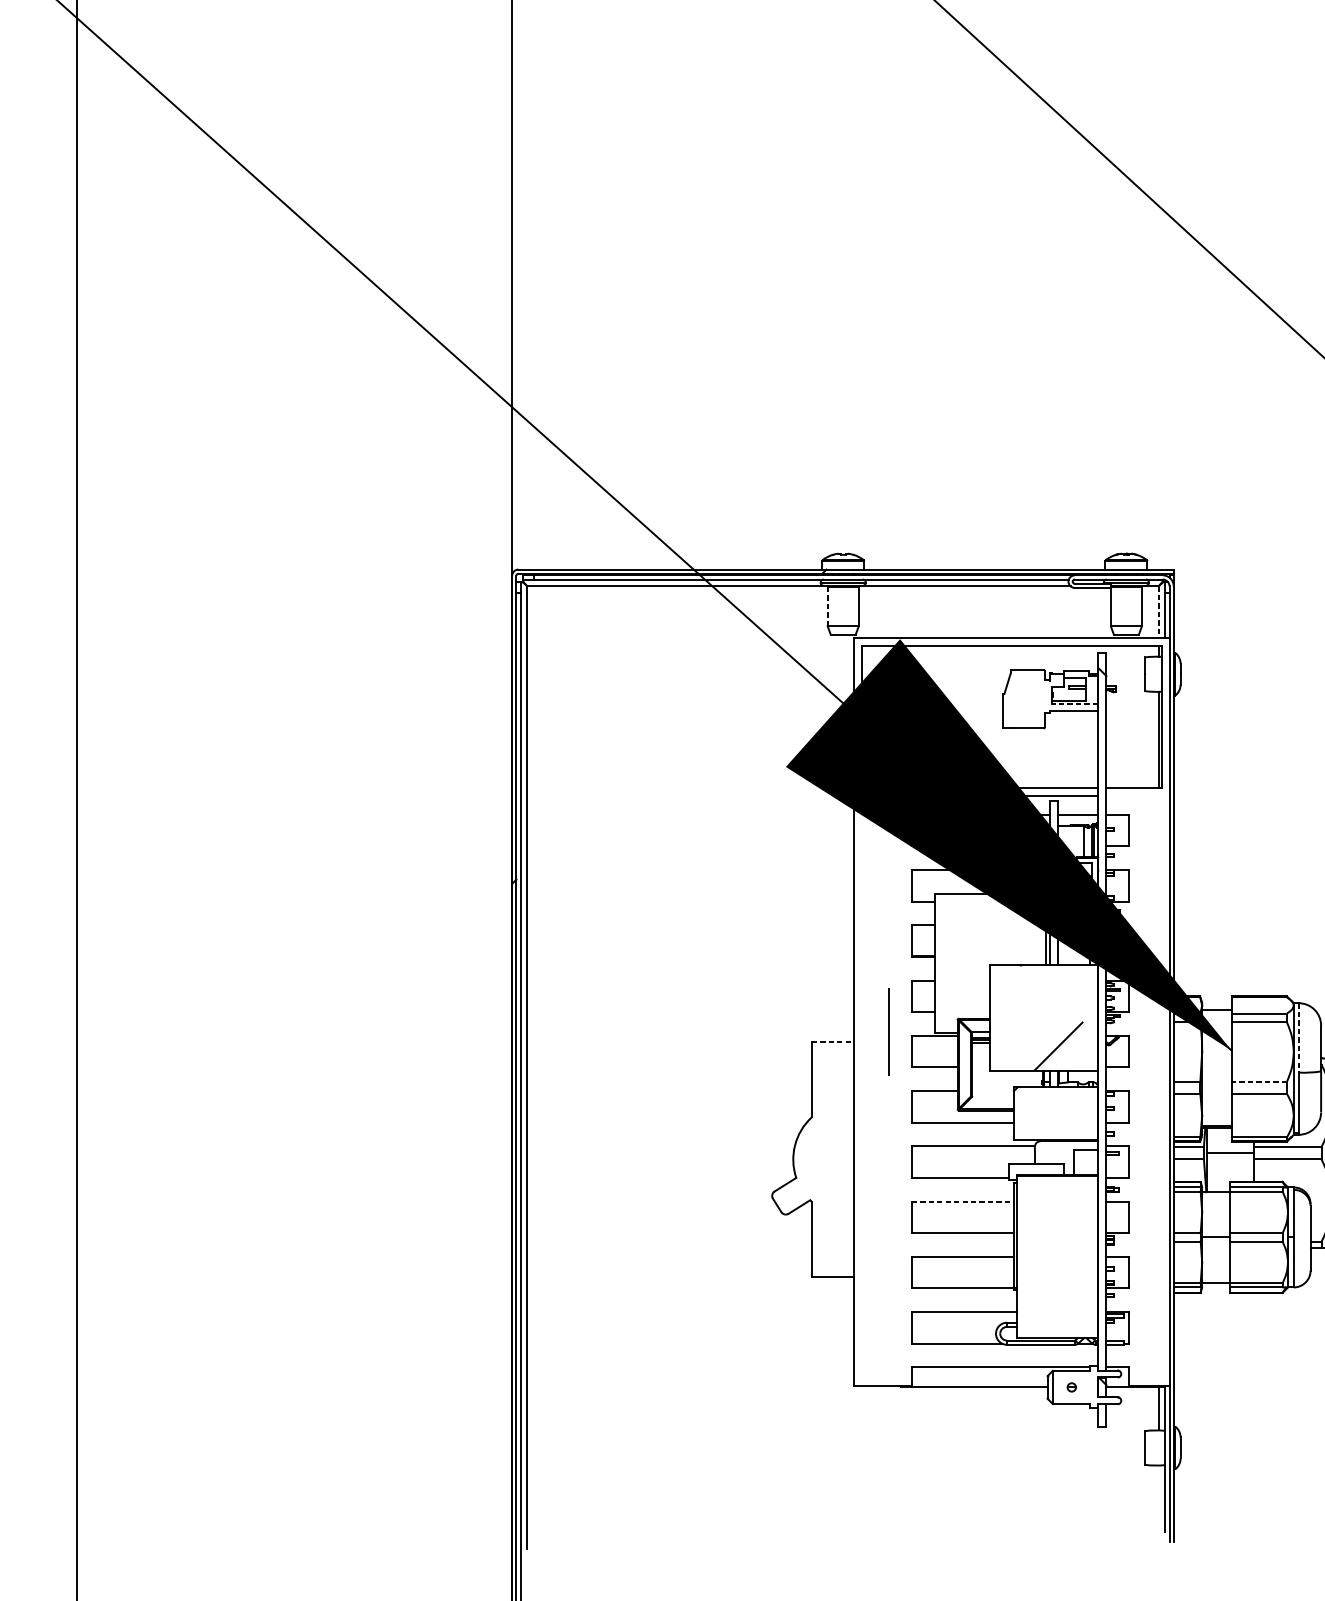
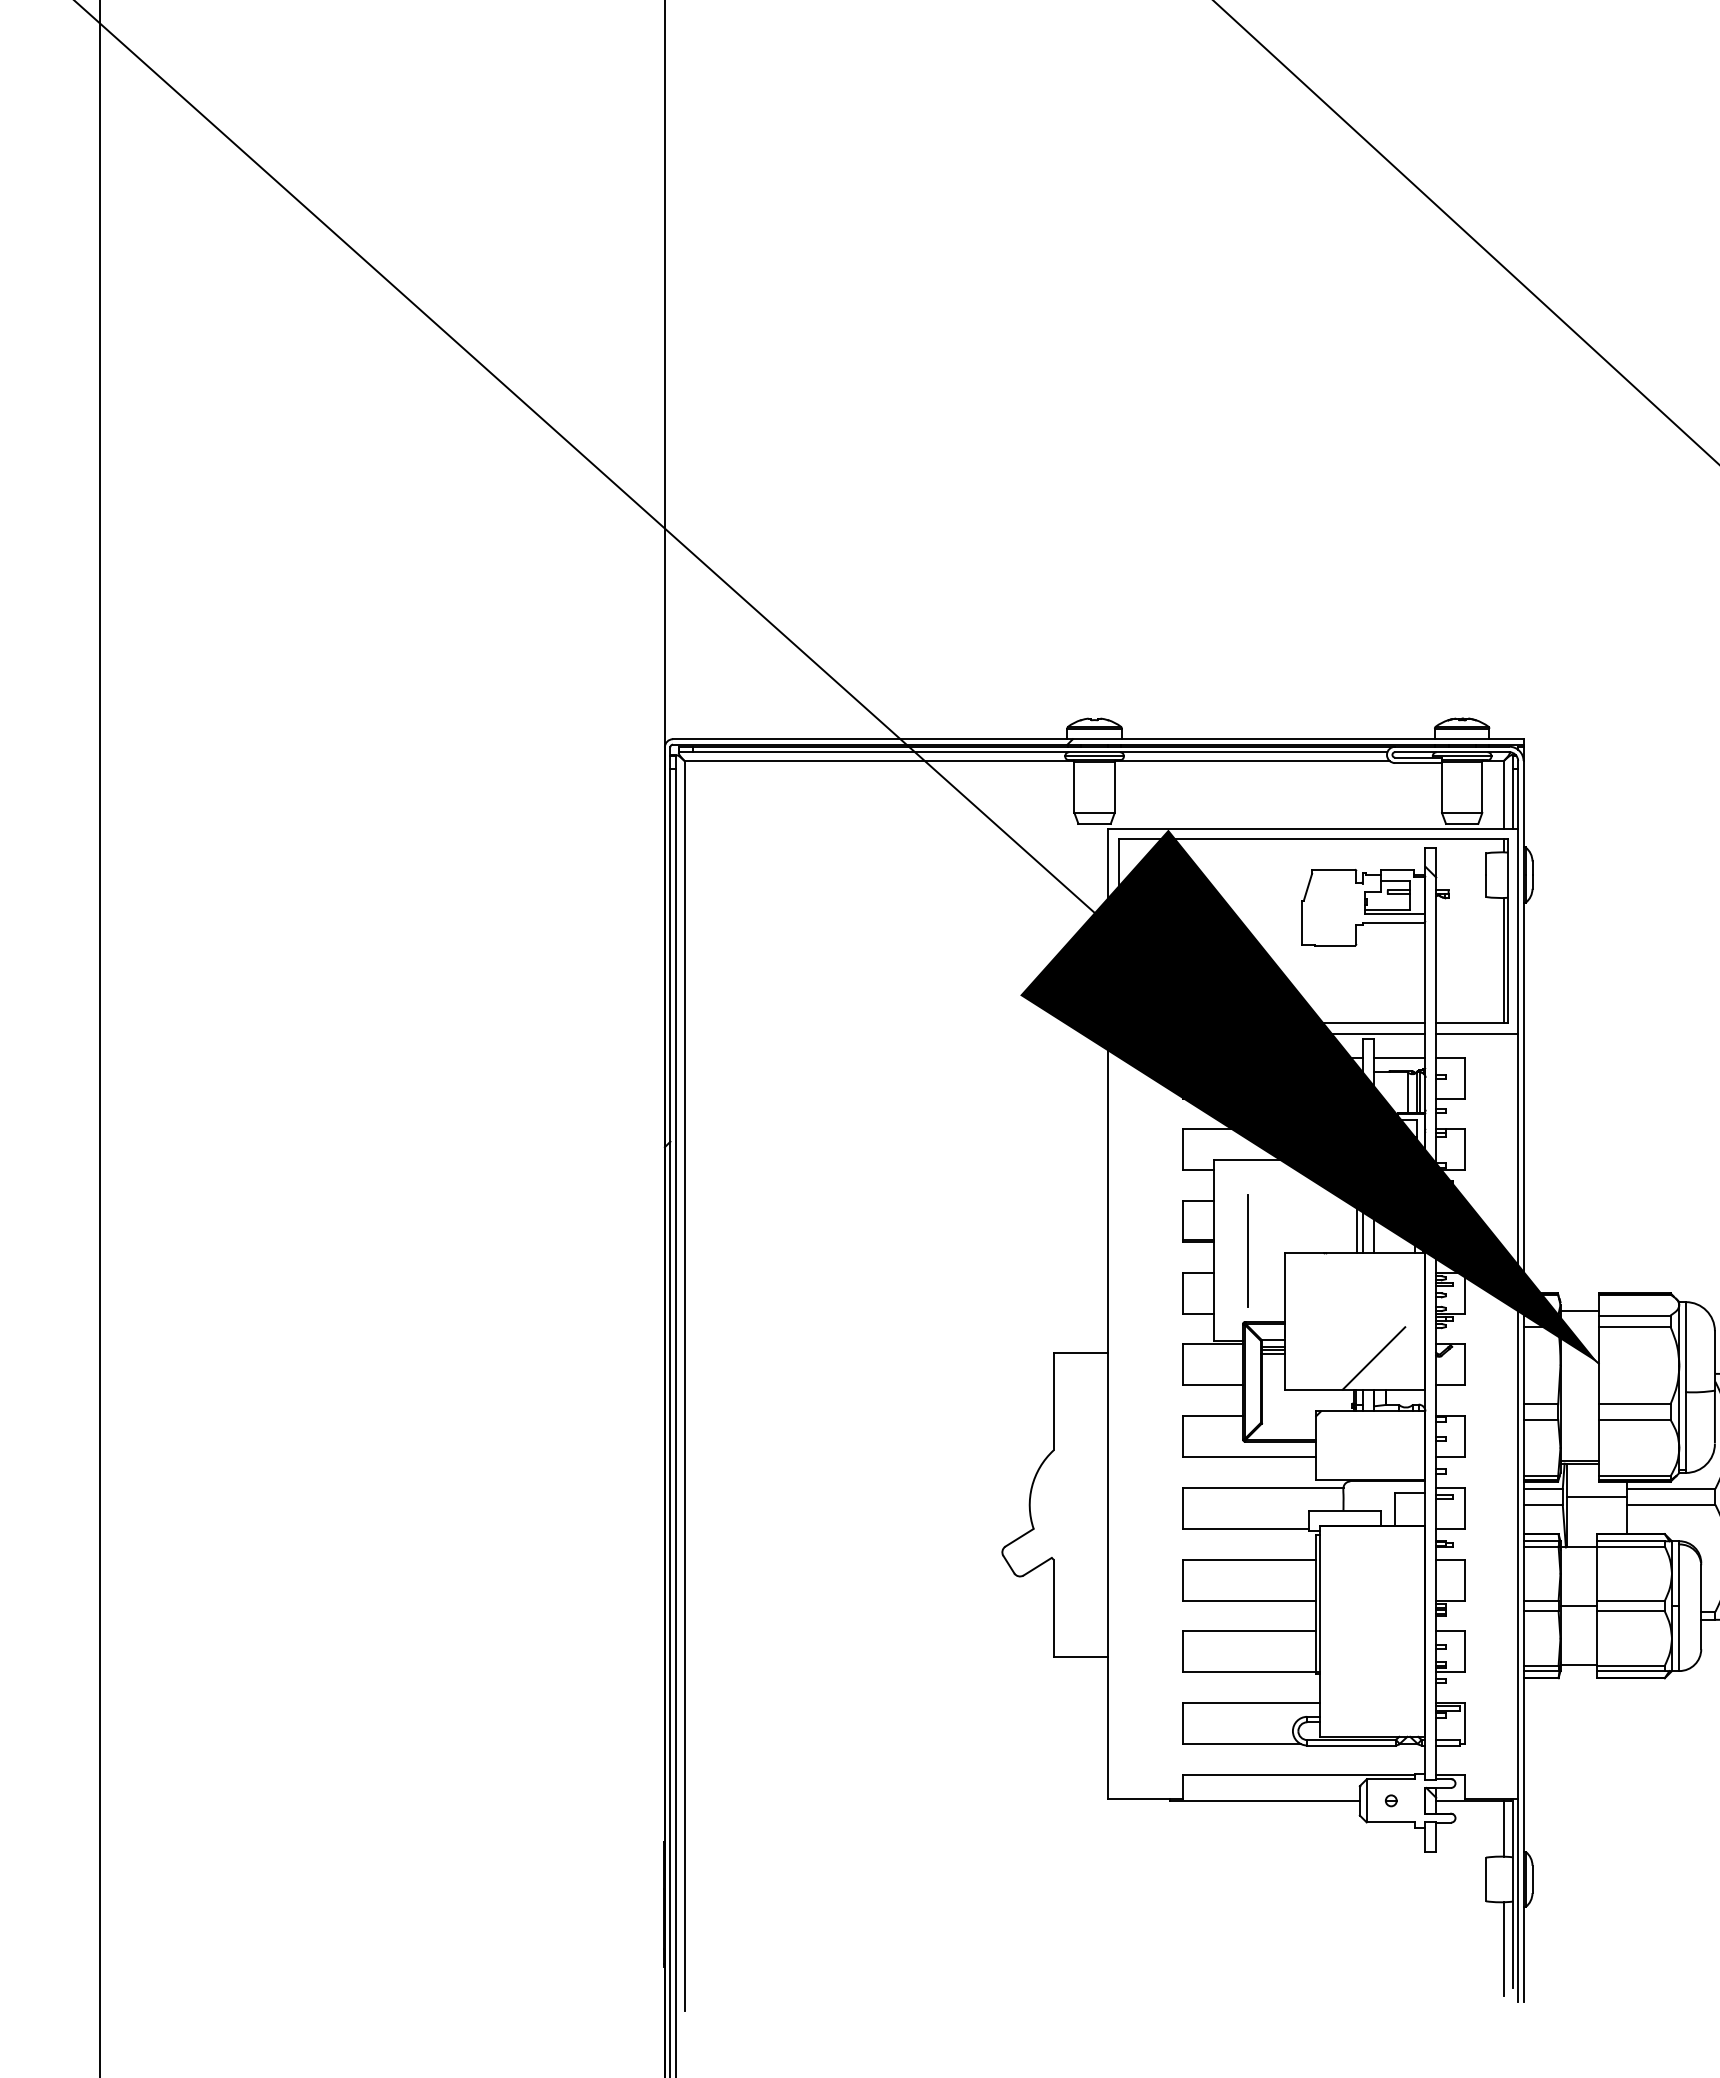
line: (827, 606) -> (1074, 787), dashed -> solid
line: (1158, 612) -> (1503, 794), dashed -> solid
line: (1074, 704) -> (1394, 914), dashed -> solid
line: (1138, 796) -> (1477, 1033), added
line: (888, 1032) -> (1247, 1250), moved
line: (1298, 1038) -> (1685, 1347), dashed -> solid
line: (833, 1042) -> (1081, 1353), dashed -> solid
line: (1259, 1082) -> (1634, 1404), dashed -> solid
line: (963, 1201) -> (1250, 1559), dashed -> solid
line: (1158, 1501) -> (1503, 1949), added

